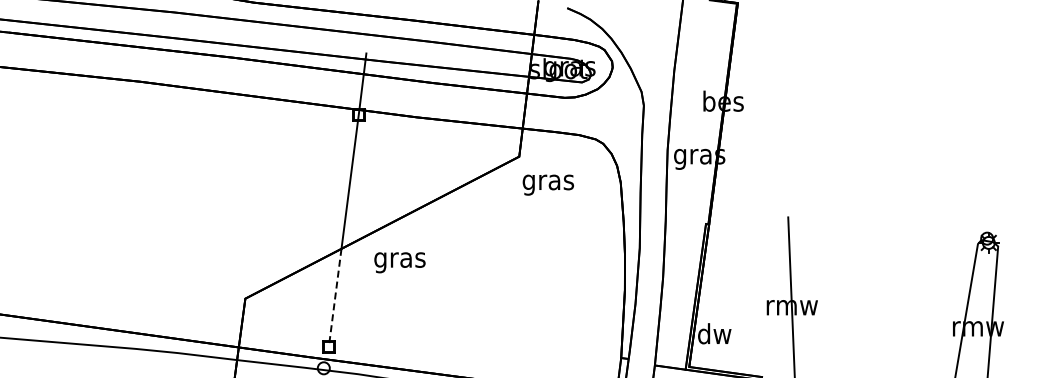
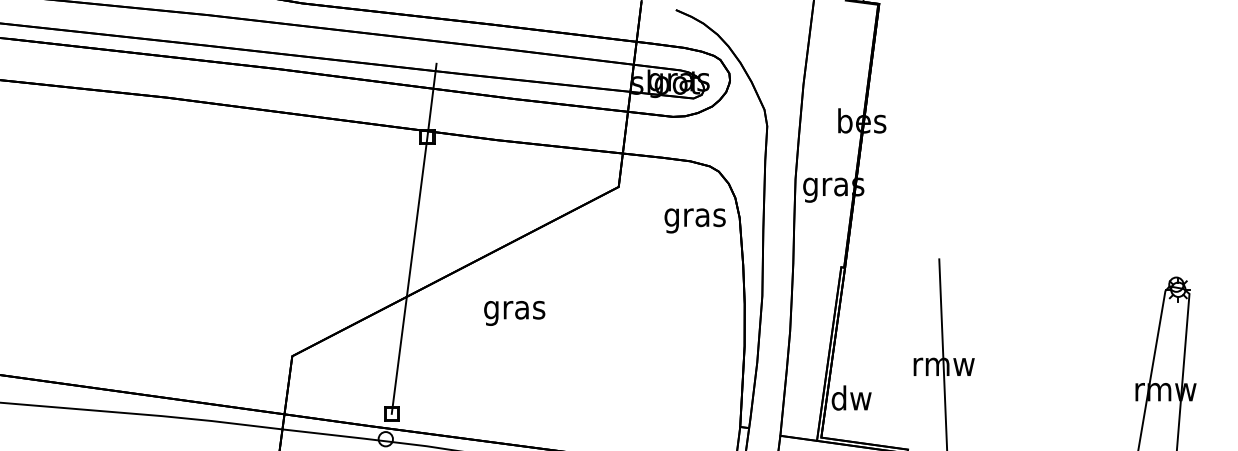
text: (547, 184) -> (694, 220), moved
text: (399, 262) -> (514, 313), moved
line: (335, 298) -> (399, 356), dashed -> solid

